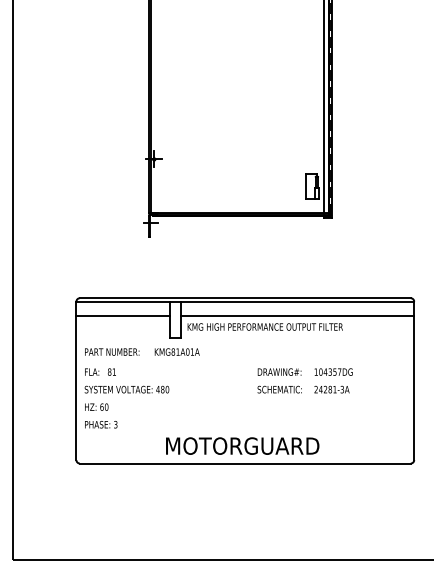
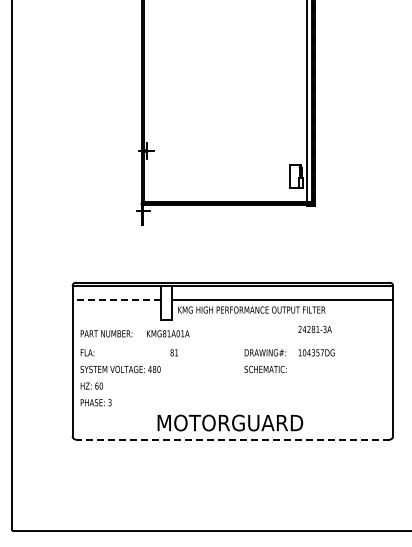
line: (122, 315) -> (116, 299), solid -> dashed
text: (111, 371) -> (173, 352), moved
text: (331, 389) -> (314, 329), moved
line: (244, 463) -> (232, 439), solid -> dashed

